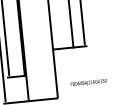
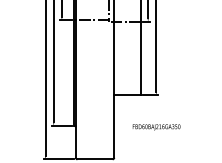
text: (88, 83) -> (156, 127), moved

